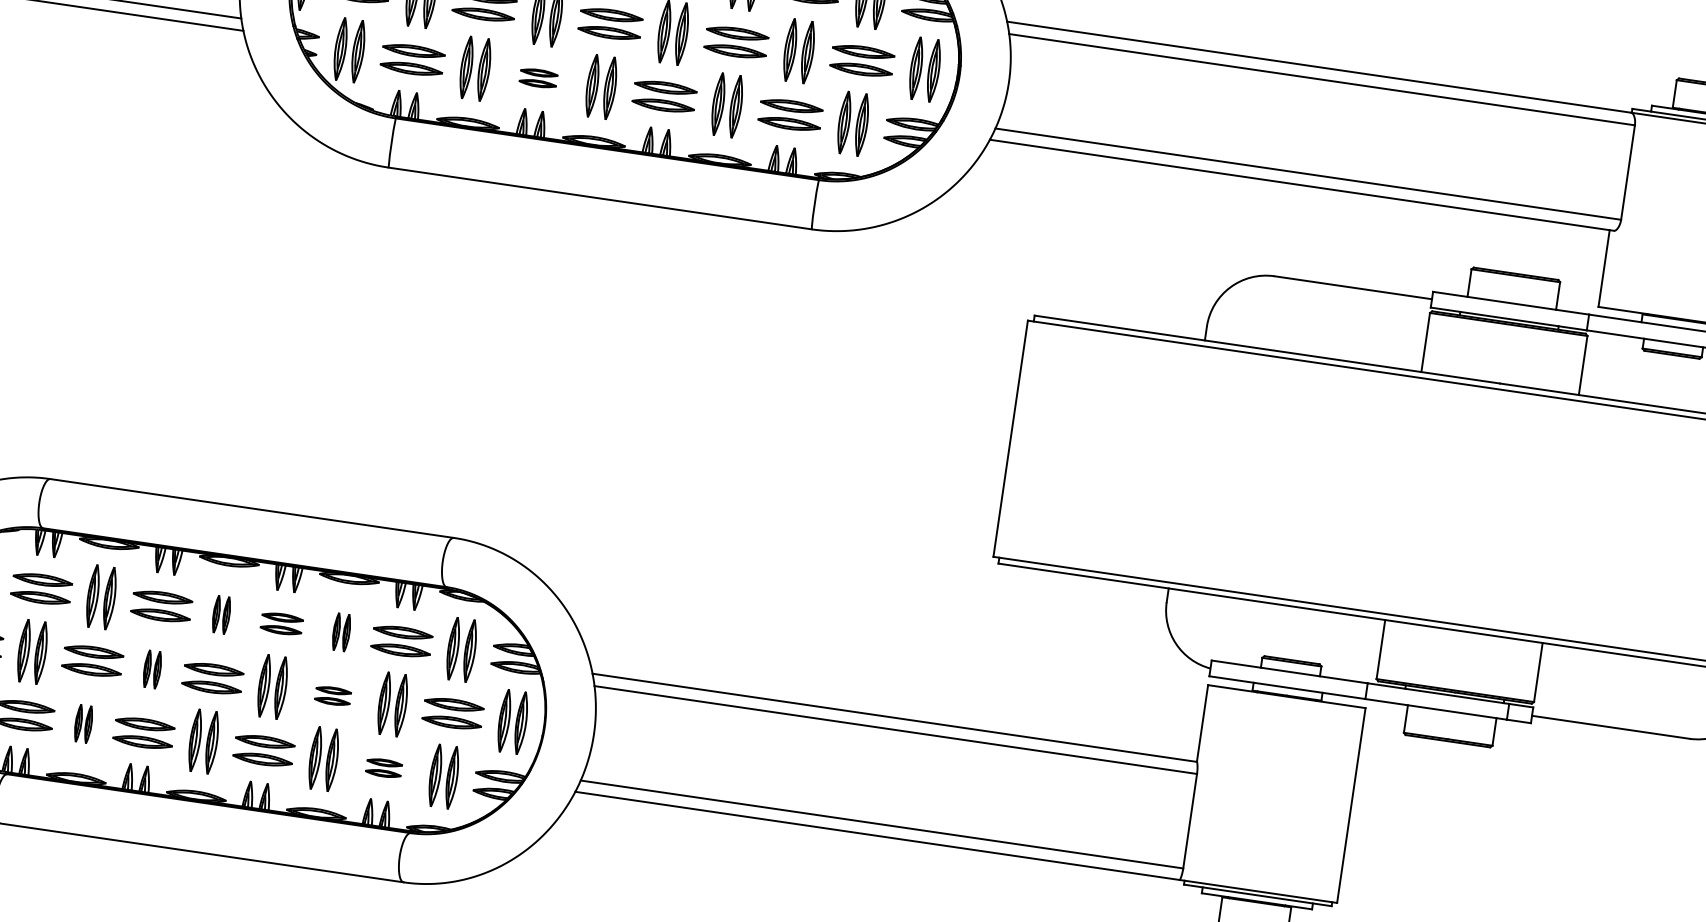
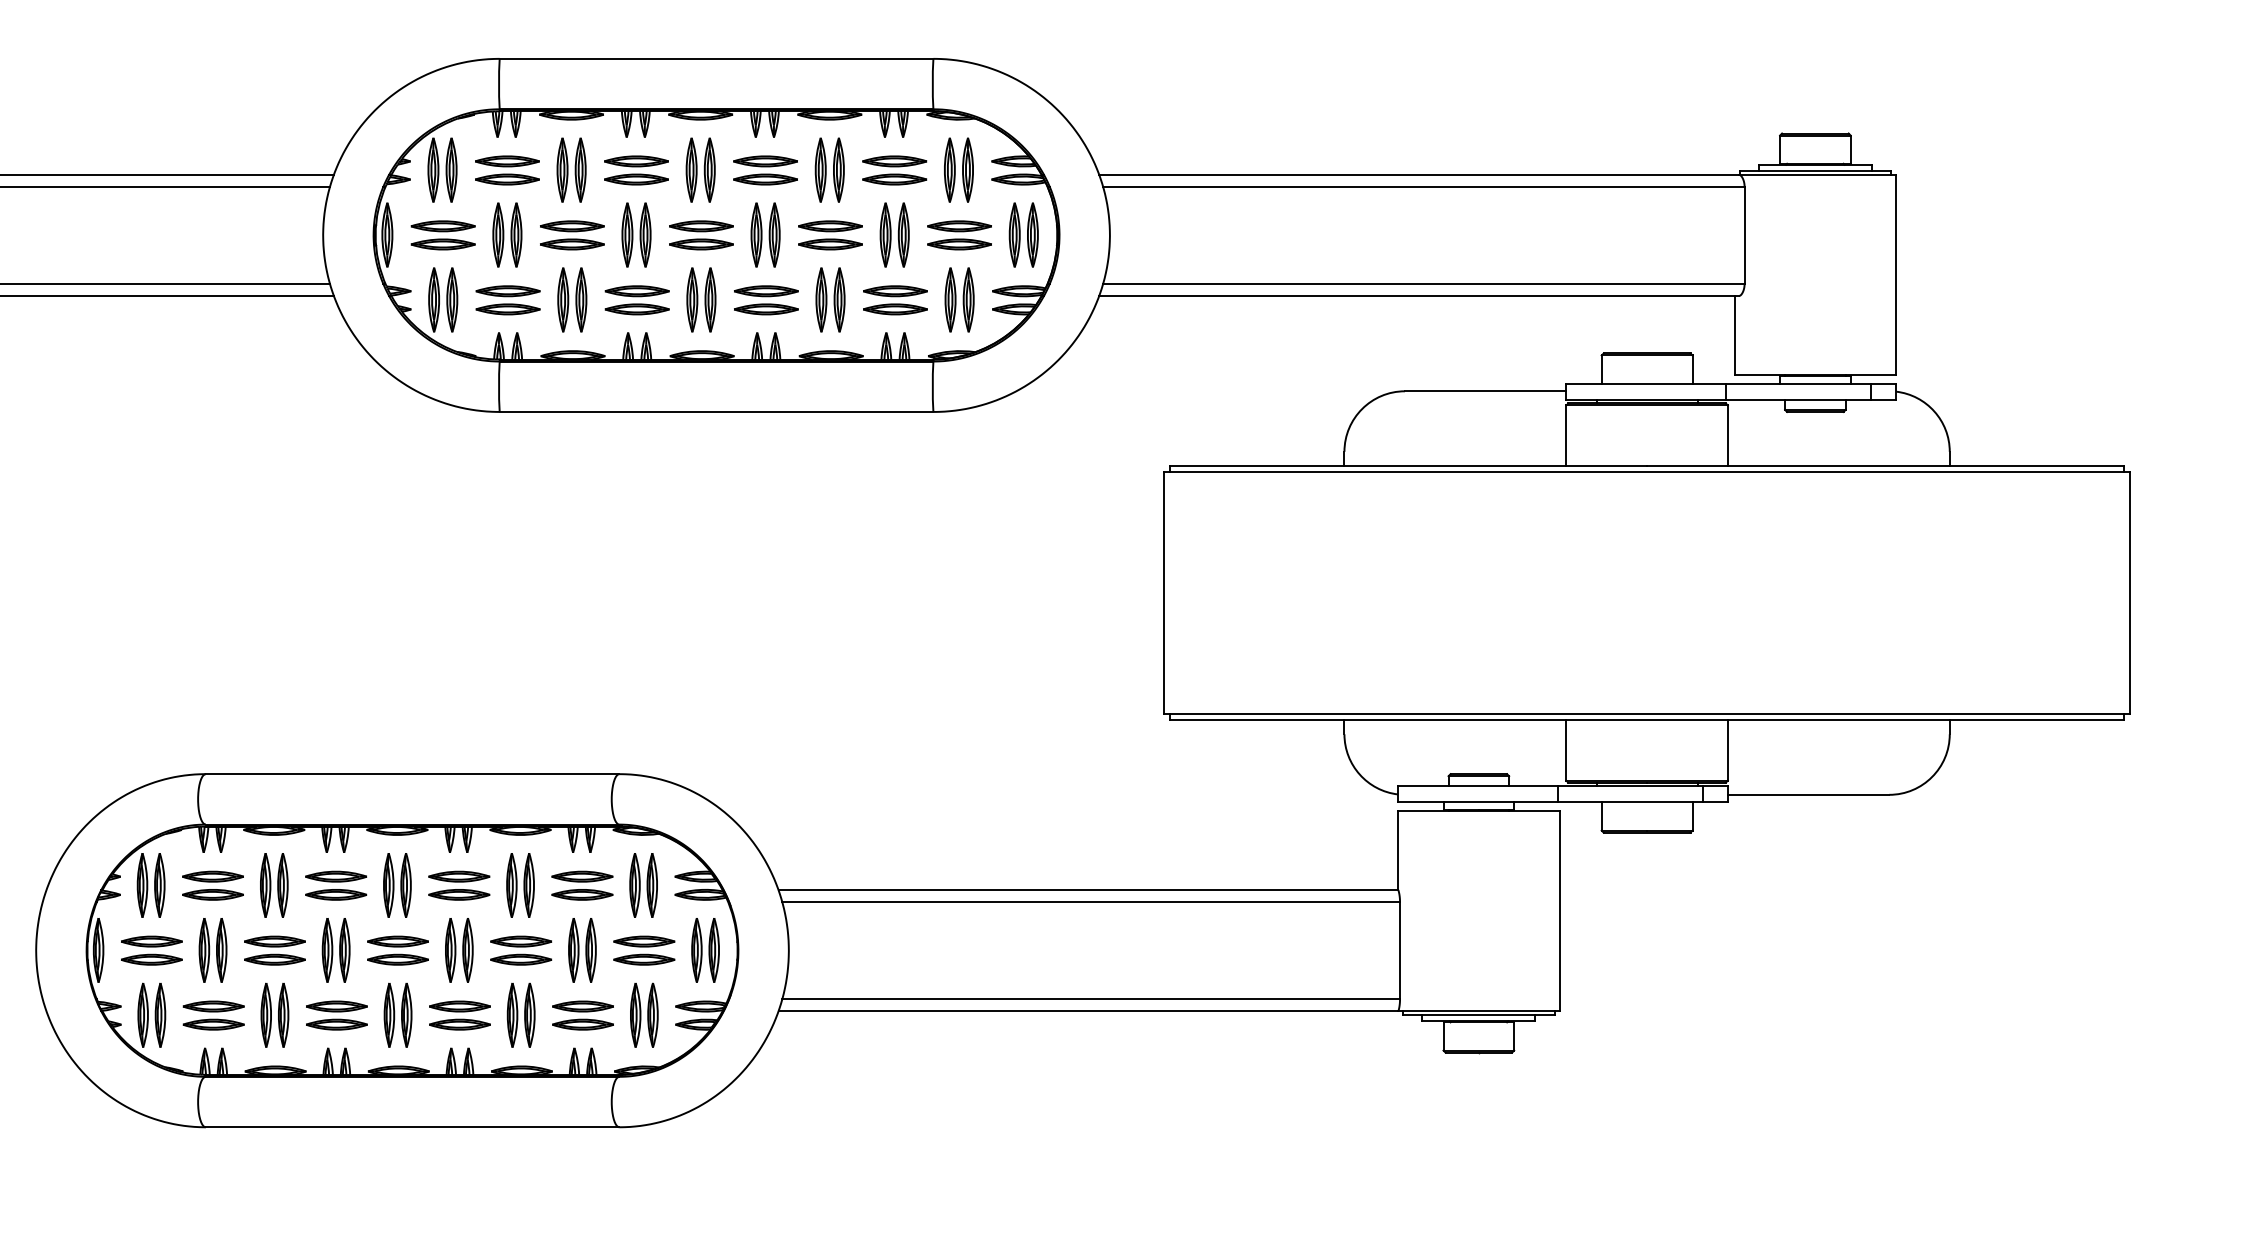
part: (537, 78) -> (636, 300), size x1.67
part: (221, 614) -> (397, 885), size x1.67
part: (282, 623) -> (459, 885), size x1.43
part: (341, 632) -> (520, 885), size x1.67
part: (151, 669) -> (335, 950), size x1.67
part: (333, 695) -> (521, 950), size x1.67
part: (83, 723) -> (274, 1014), size x1.67
part: (383, 768) -> (582, 1015), size x1.67

